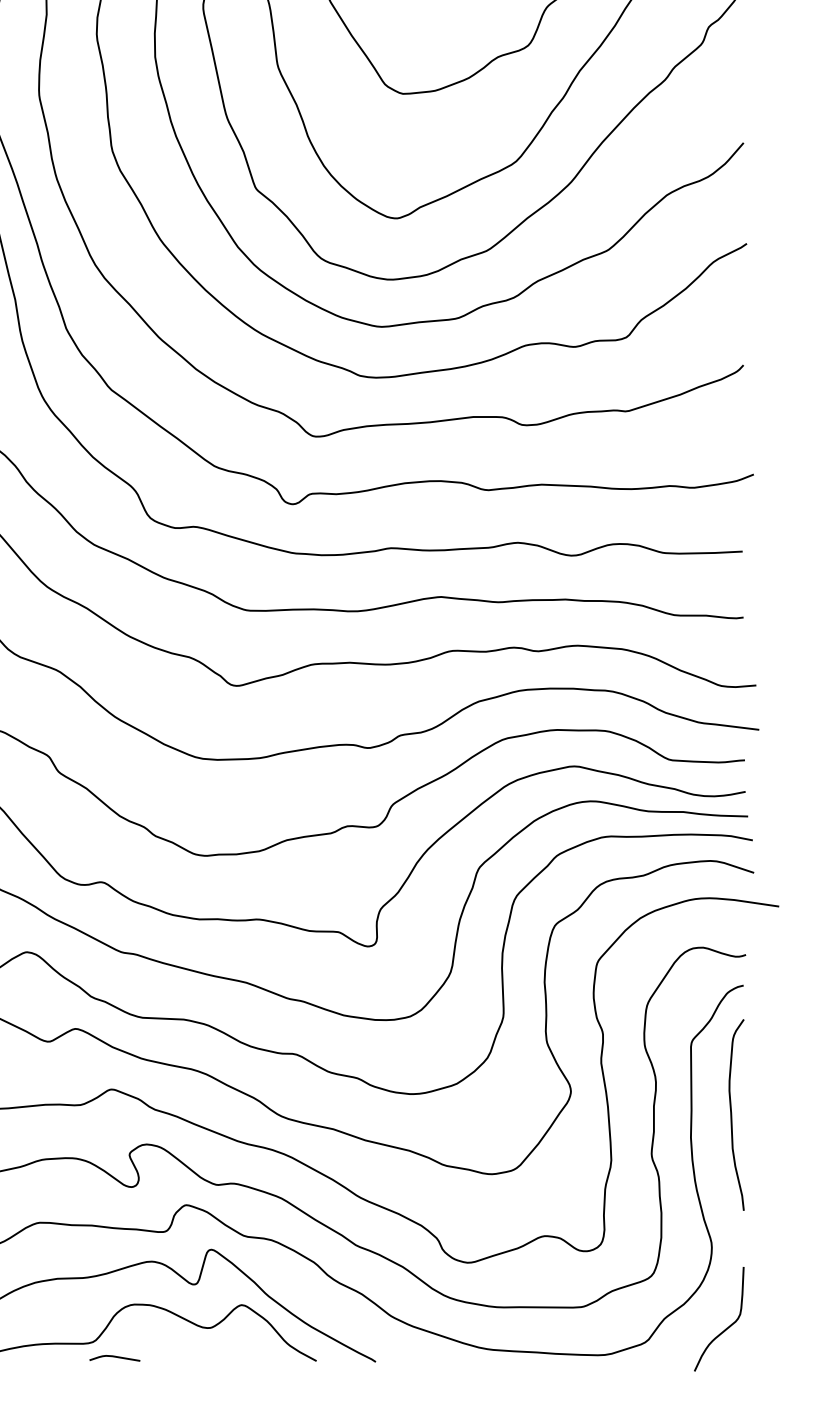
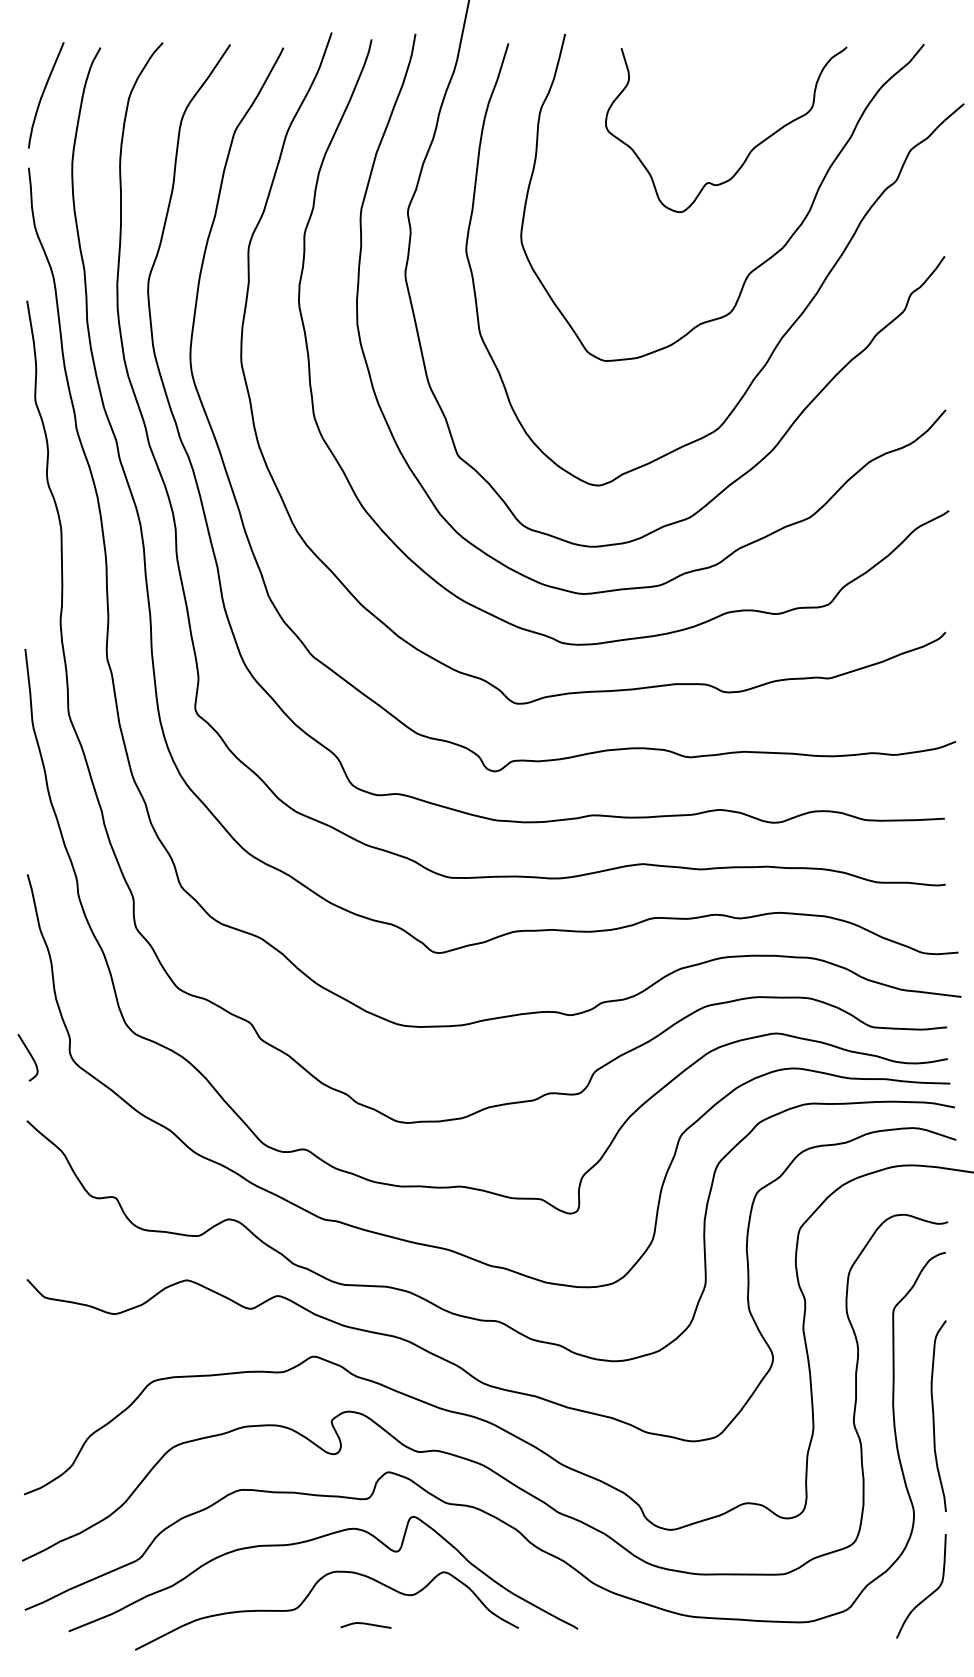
curve: (732, 1114) -> (934, 1415), moved
curve: (114, 1357) -> (365, 1624), moved

